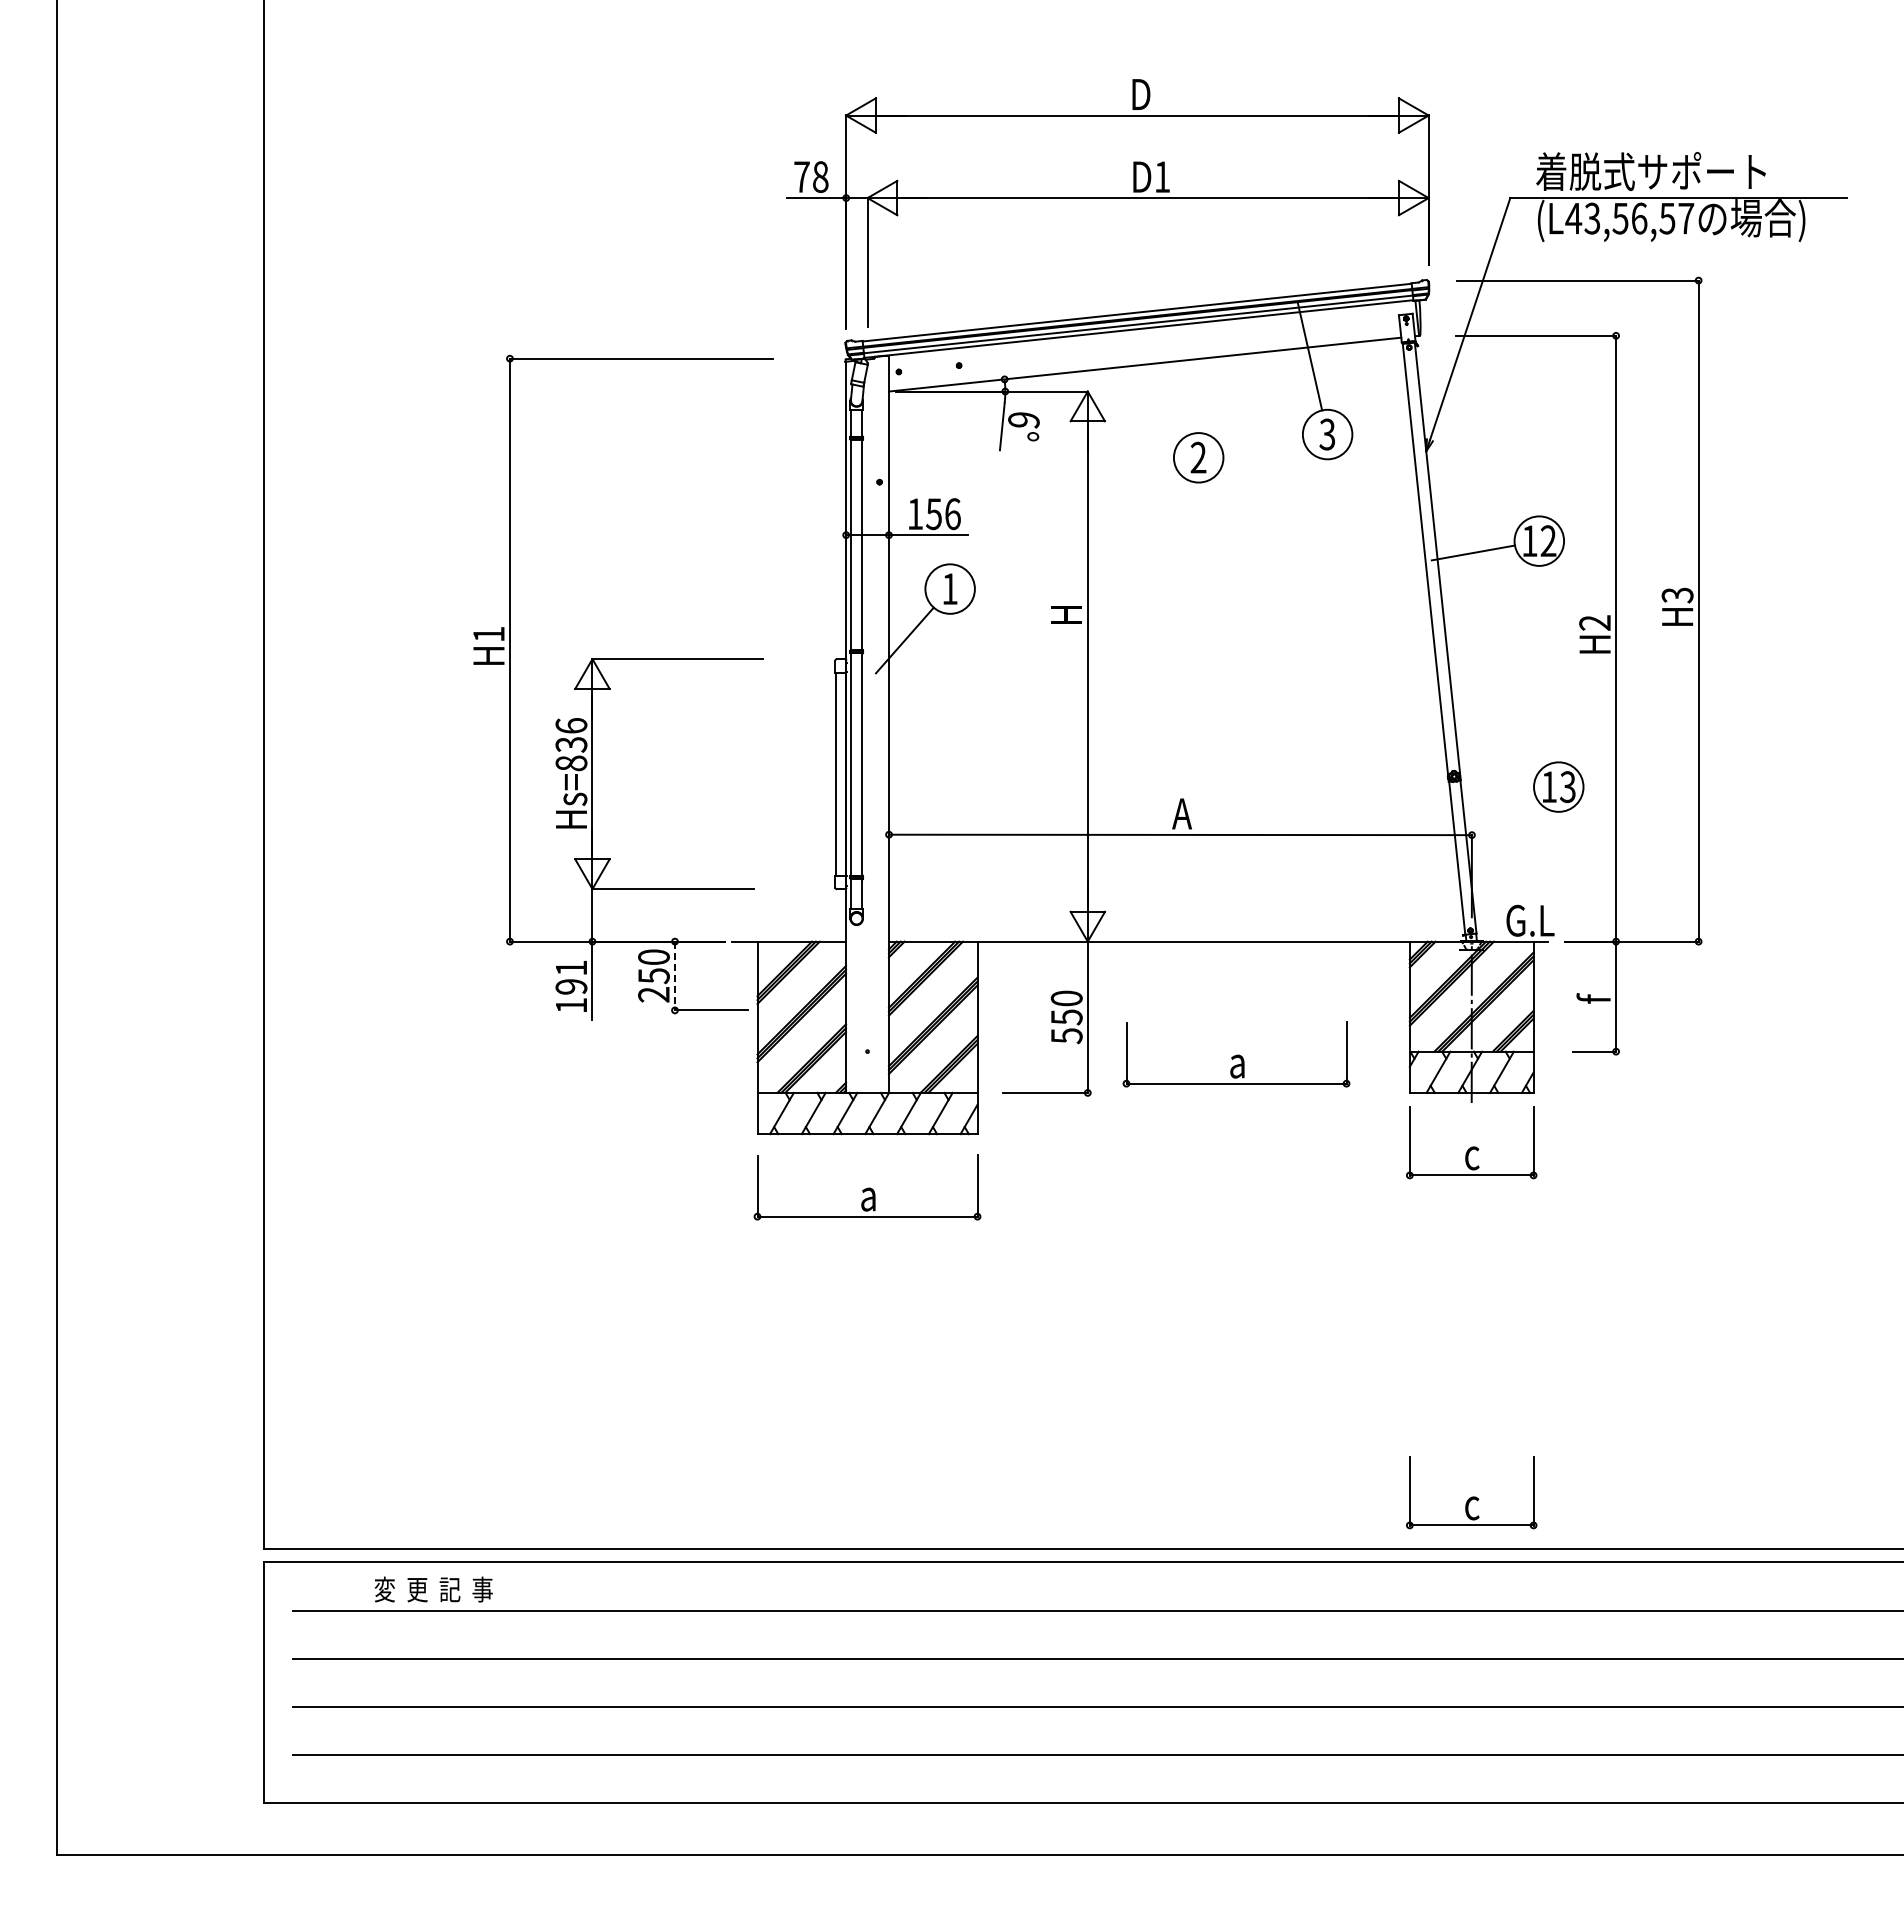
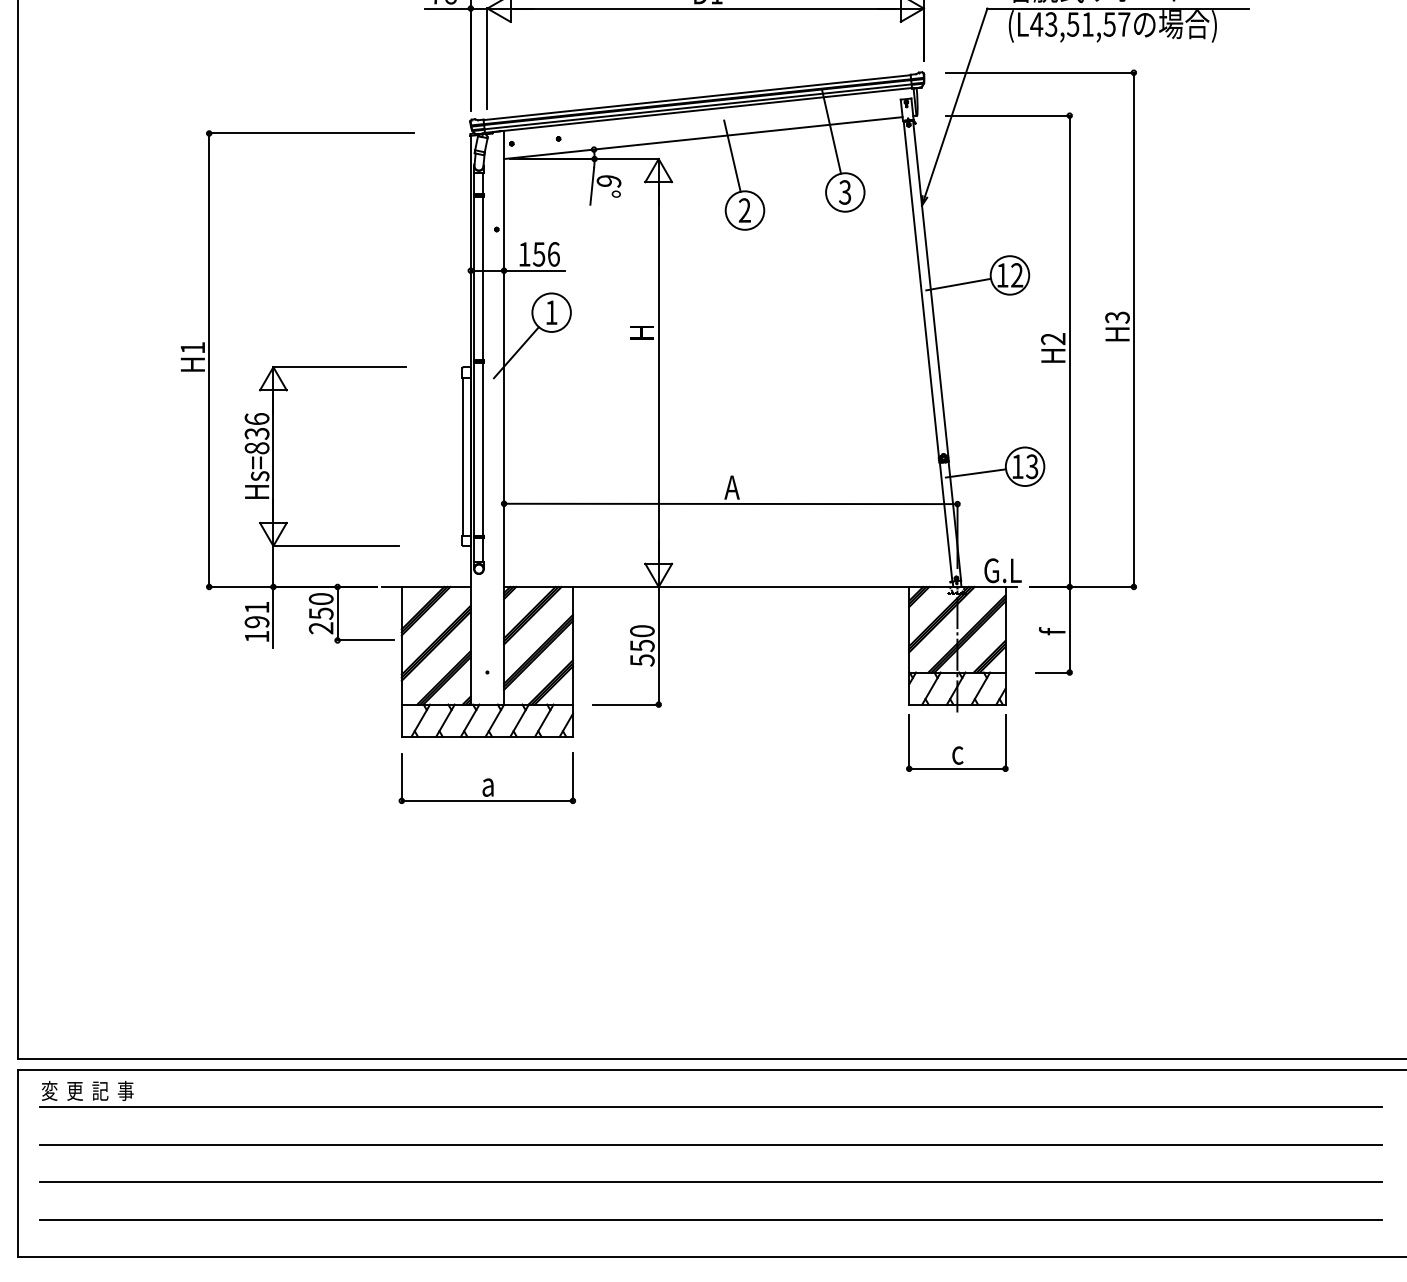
text: (1639, 218) -> (1087, 24), (L43,56,57 -> (L43,51,57
line: (1182, 387) -> (732, 155), added
line: (1495, 795) -> (975, 473), added
line: (674, 976) -> (337, 614), dashed -> solid
part: (1236, 1054) -> (774, 674), removed
part: (1471, 1492) -> (957, 1015), removed
text: (433, 1589) -> (87, 1090), moved

